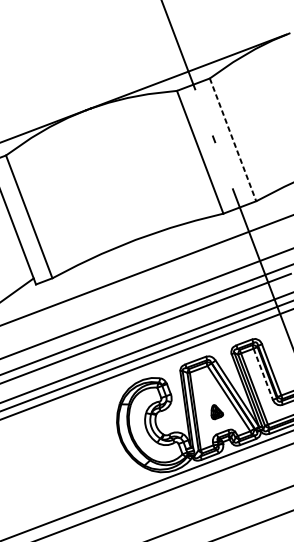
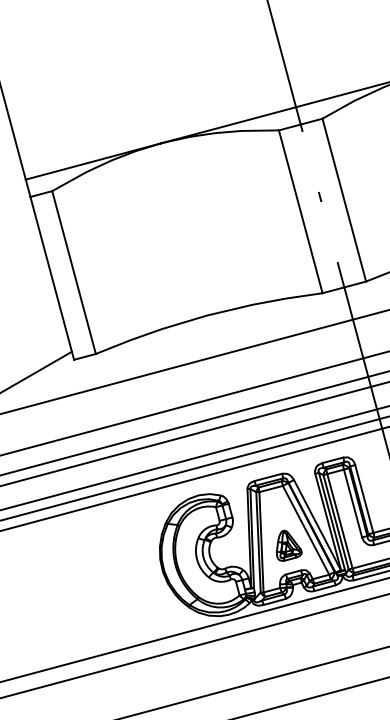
line: (233, 140) -> (344, 200), dashed -> solid
line: (263, 374) -> (353, 504), dashed -> solid
part: (216, 411) -> (288, 545), size x1.67

